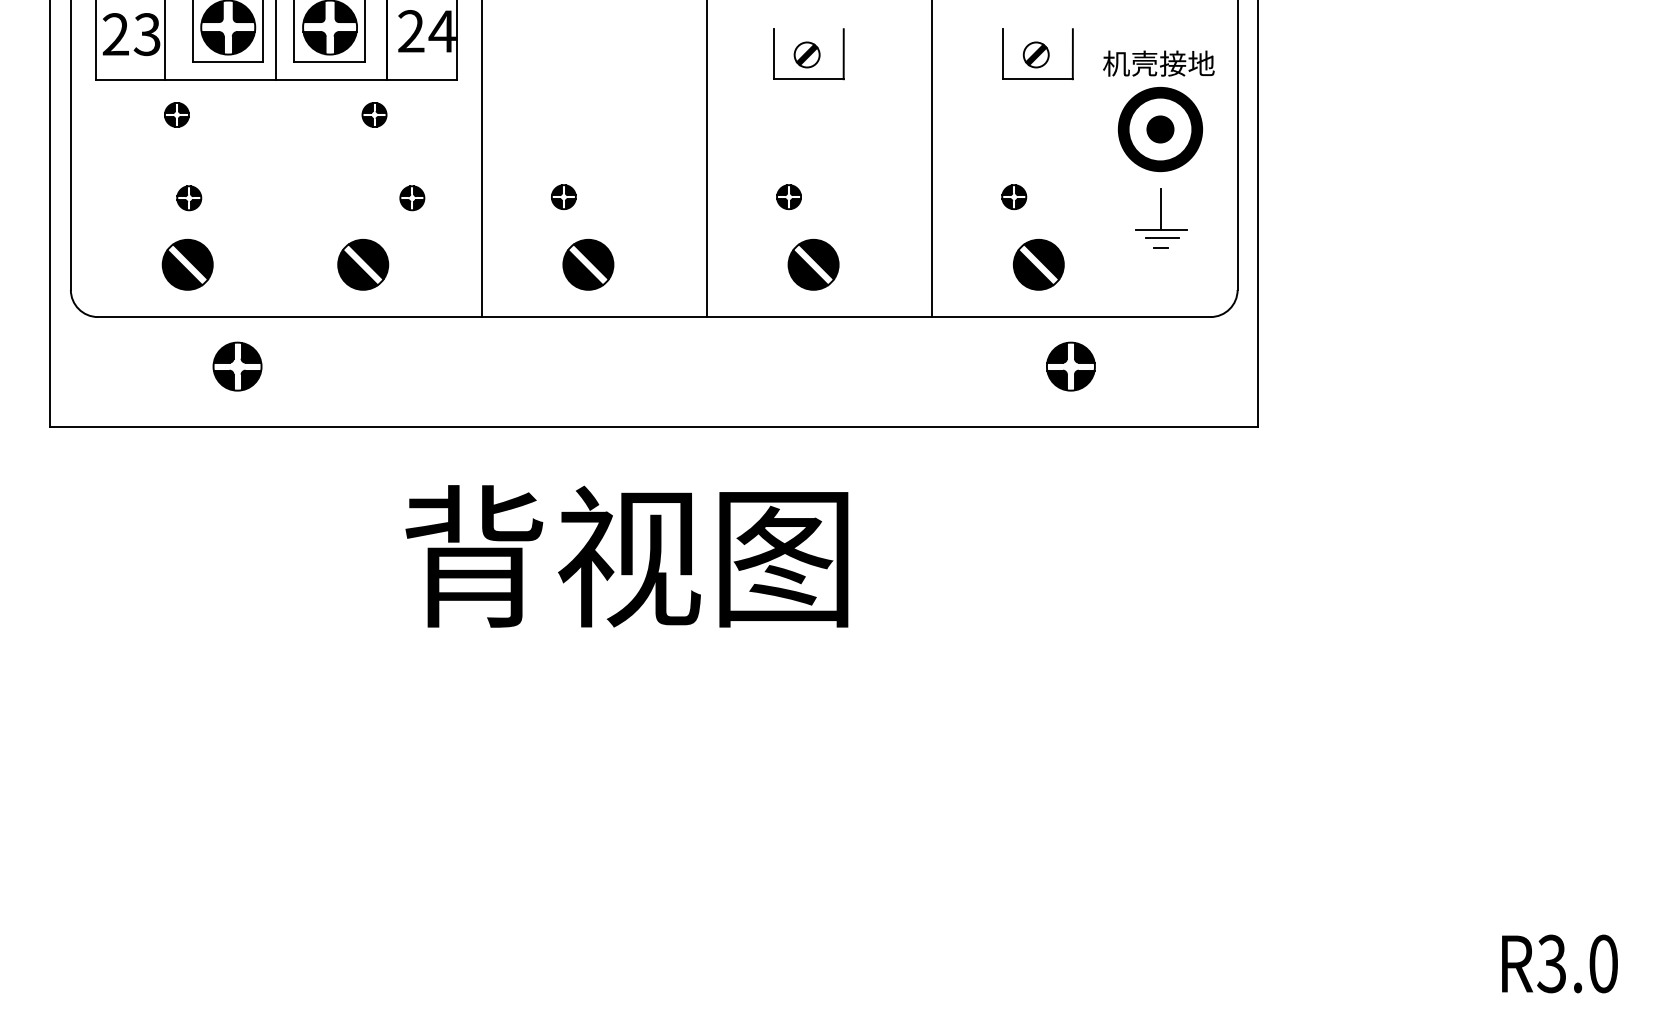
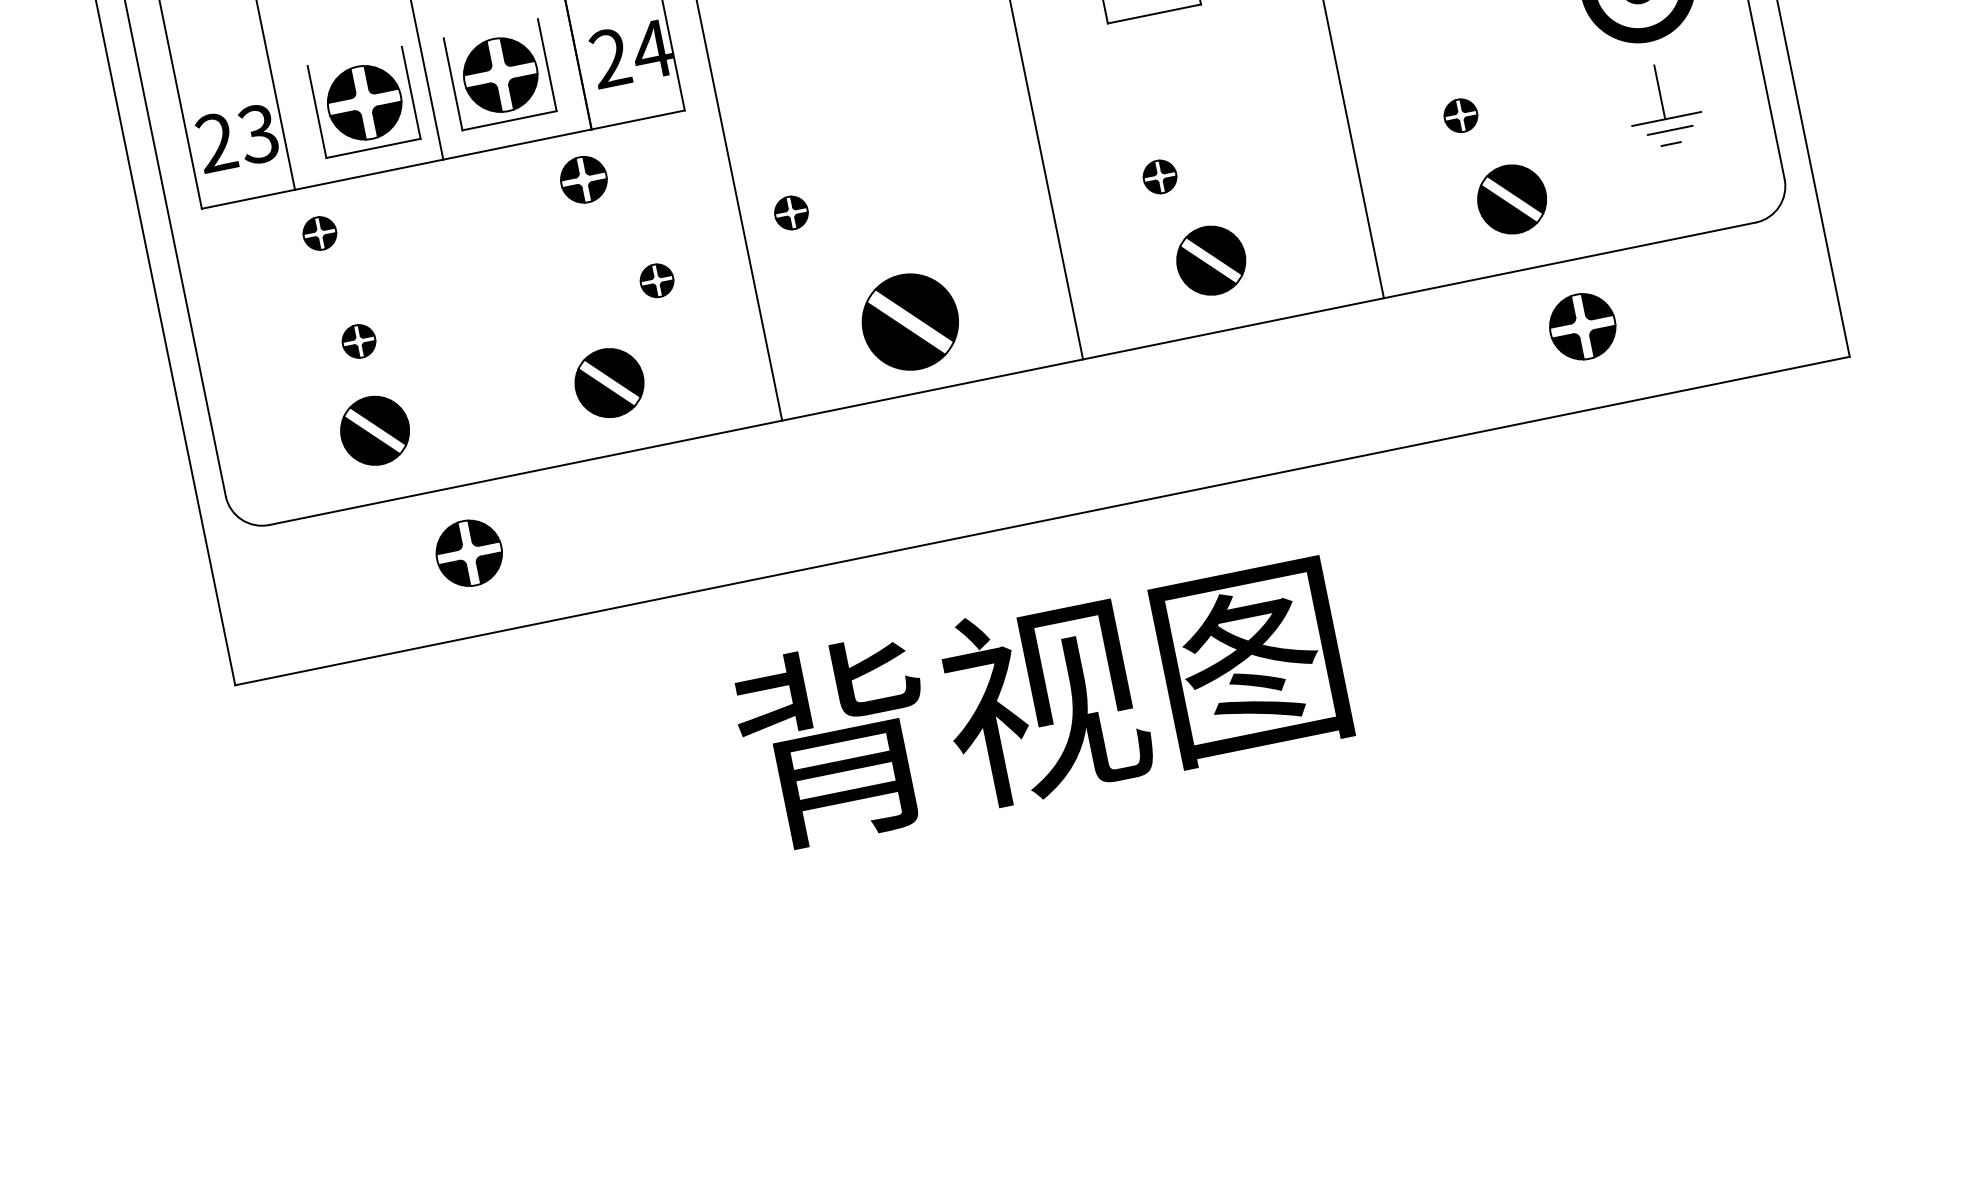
part: (374, 114) -> (583, 179), size x1.4
part: (563, 197) -> (791, 213), moved
part: (588, 264) -> (910, 321), size x1.4

